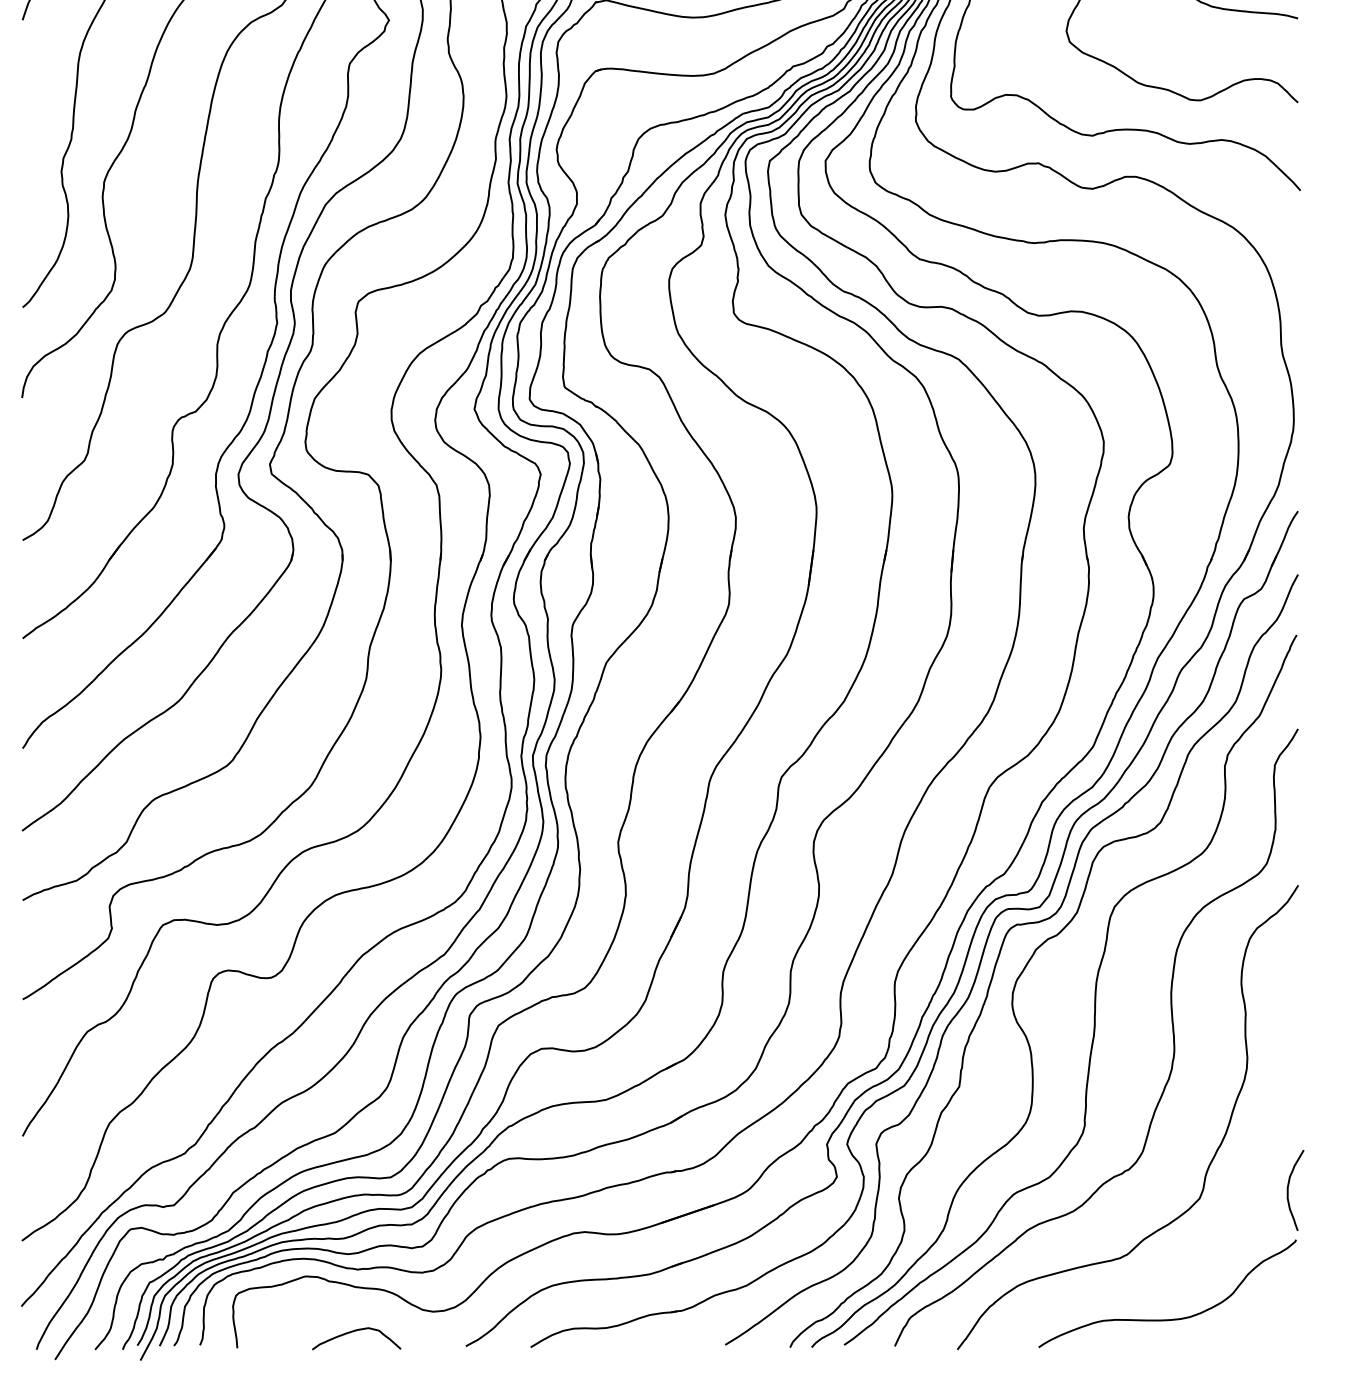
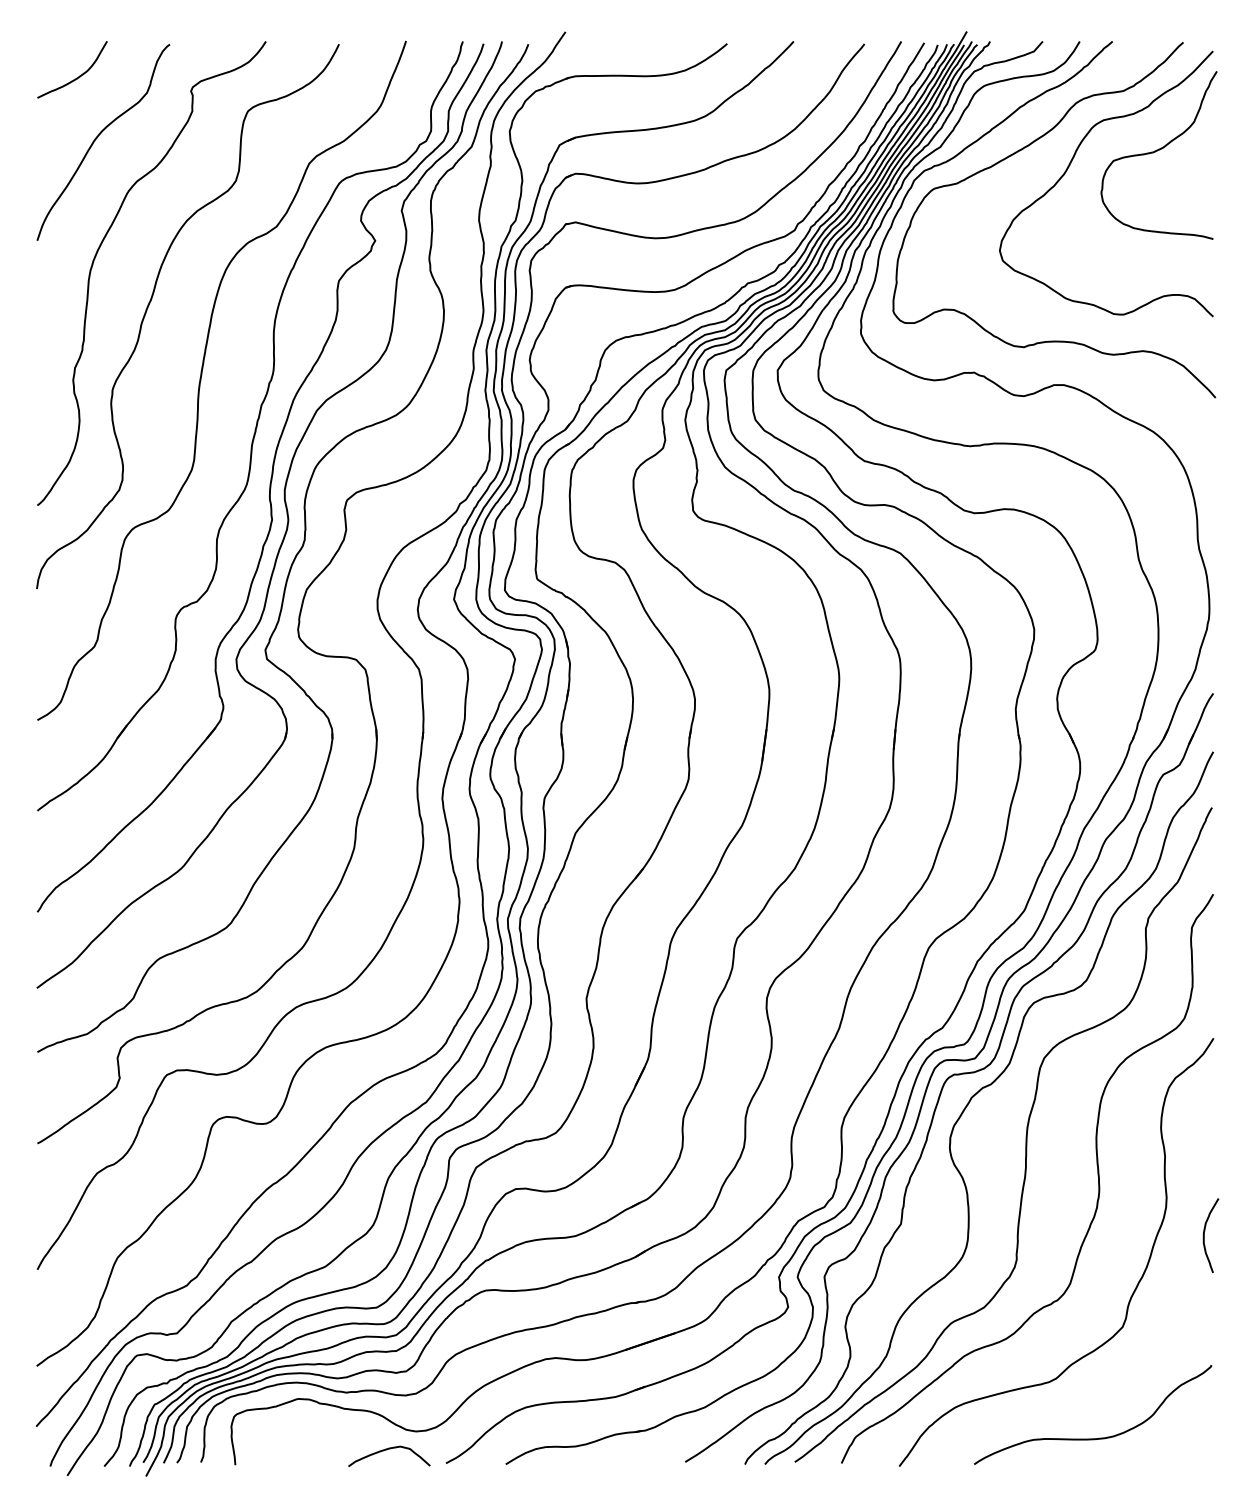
curve: (1288, 1190) -> (1204, 1235), moved
curve: (353, 1332) -> (386, 1450), moved

